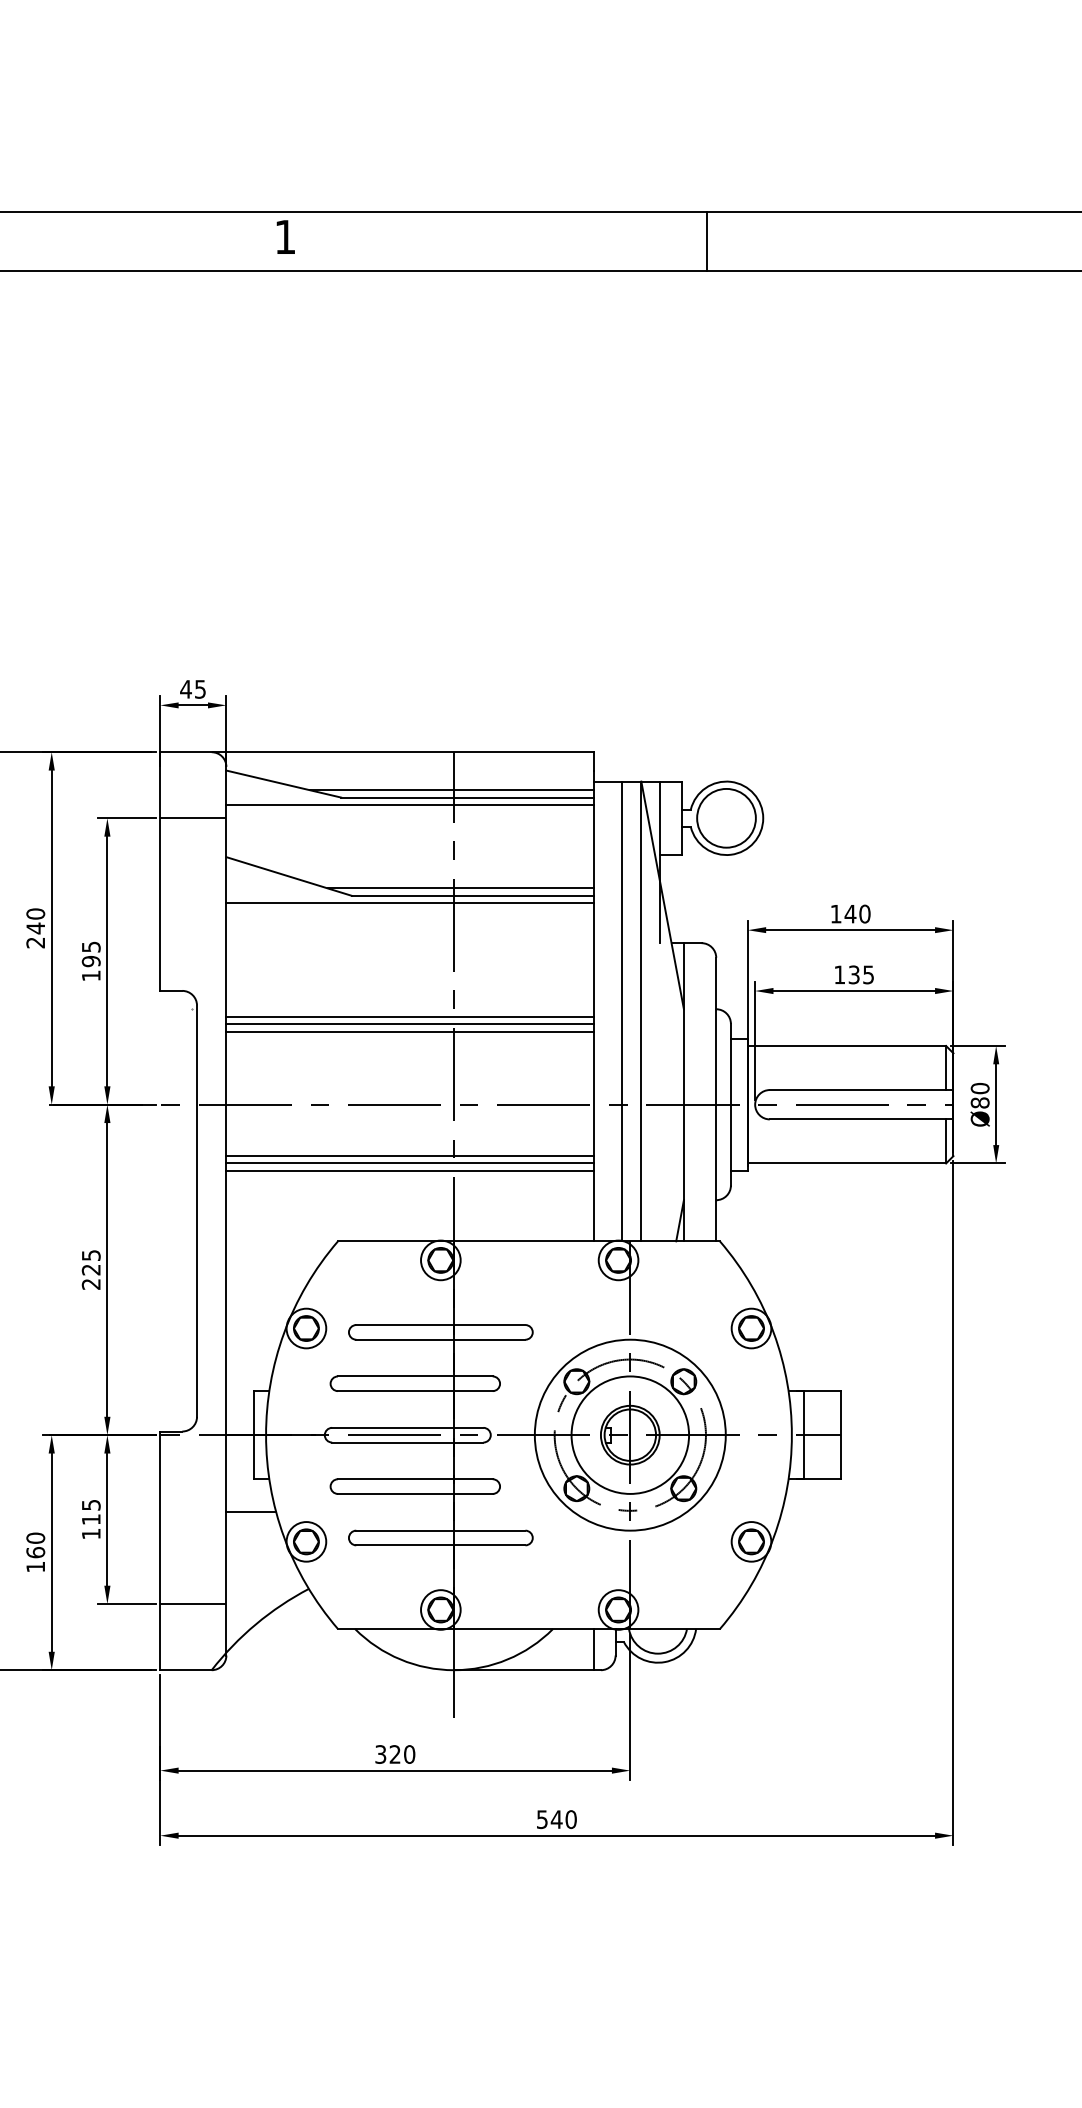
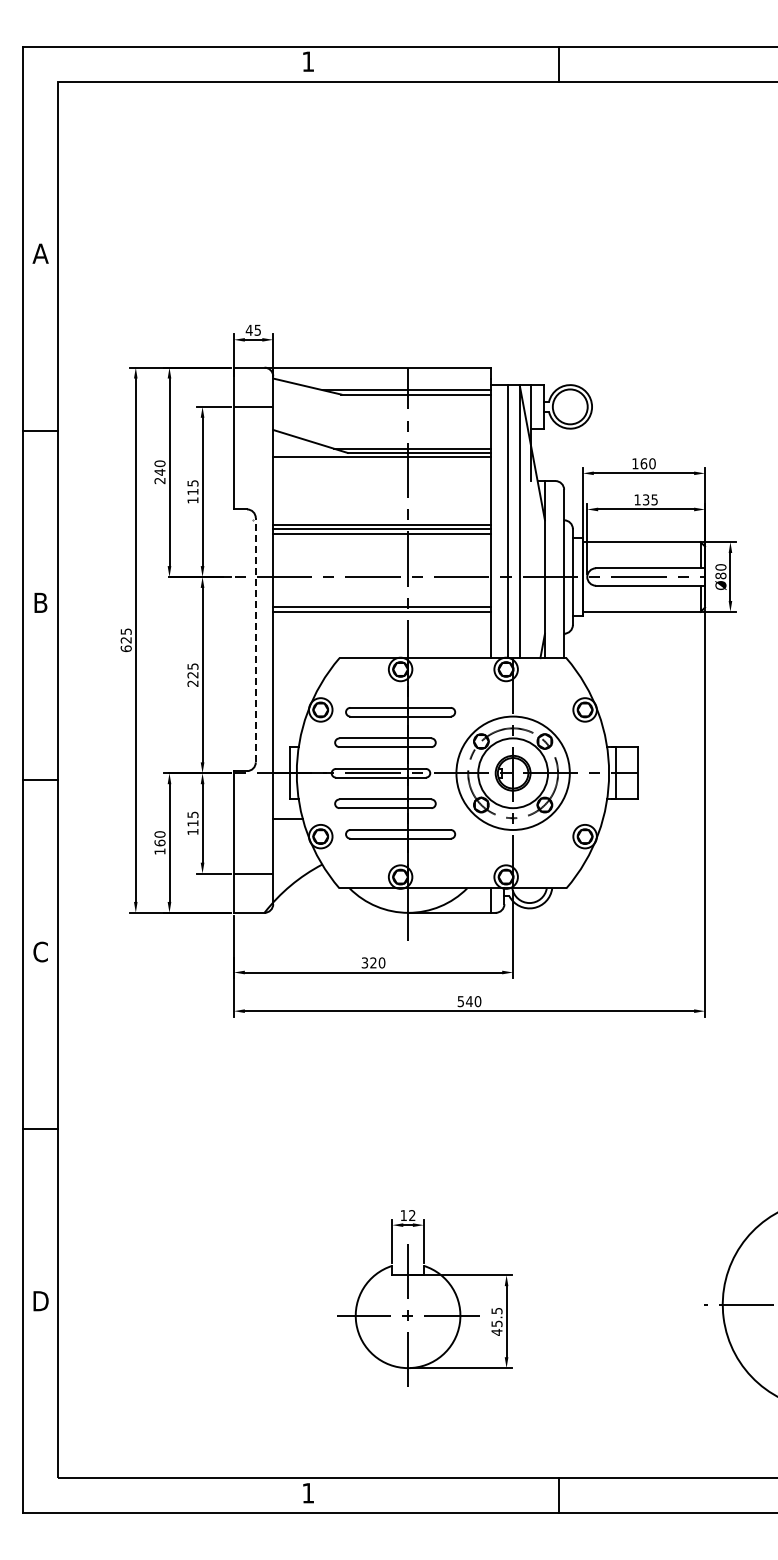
line: (410, 804) -> (382, 398), removed
text: (849, 913) -> (643, 463), 140 -> 160
text: (90, 960) -> (192, 491), 195 -> 115
line: (410, 1171) -> (382, 616), removed
line: (196, 1209) -> (255, 639), solid -> dashed

